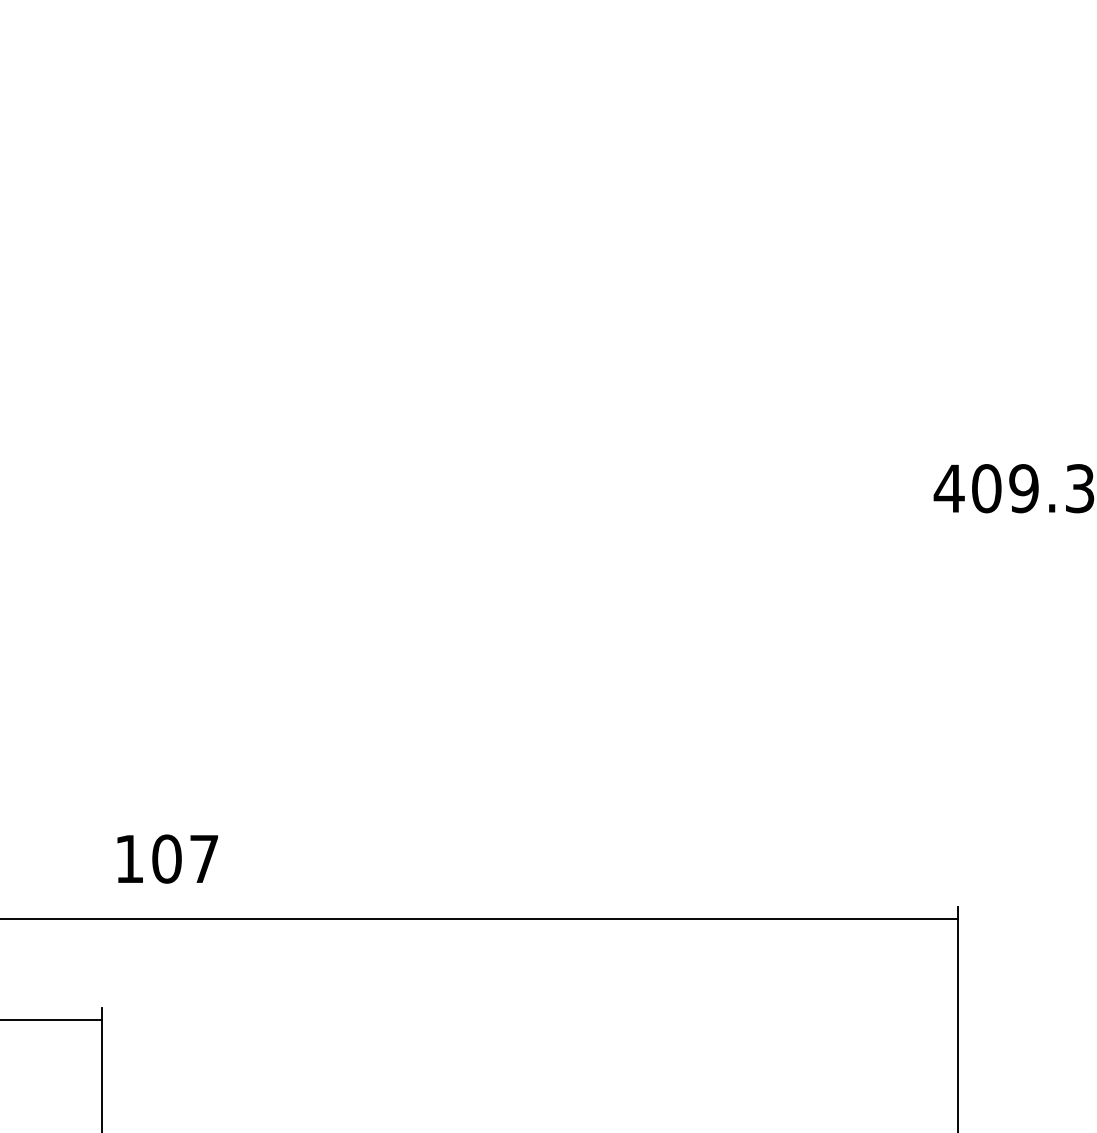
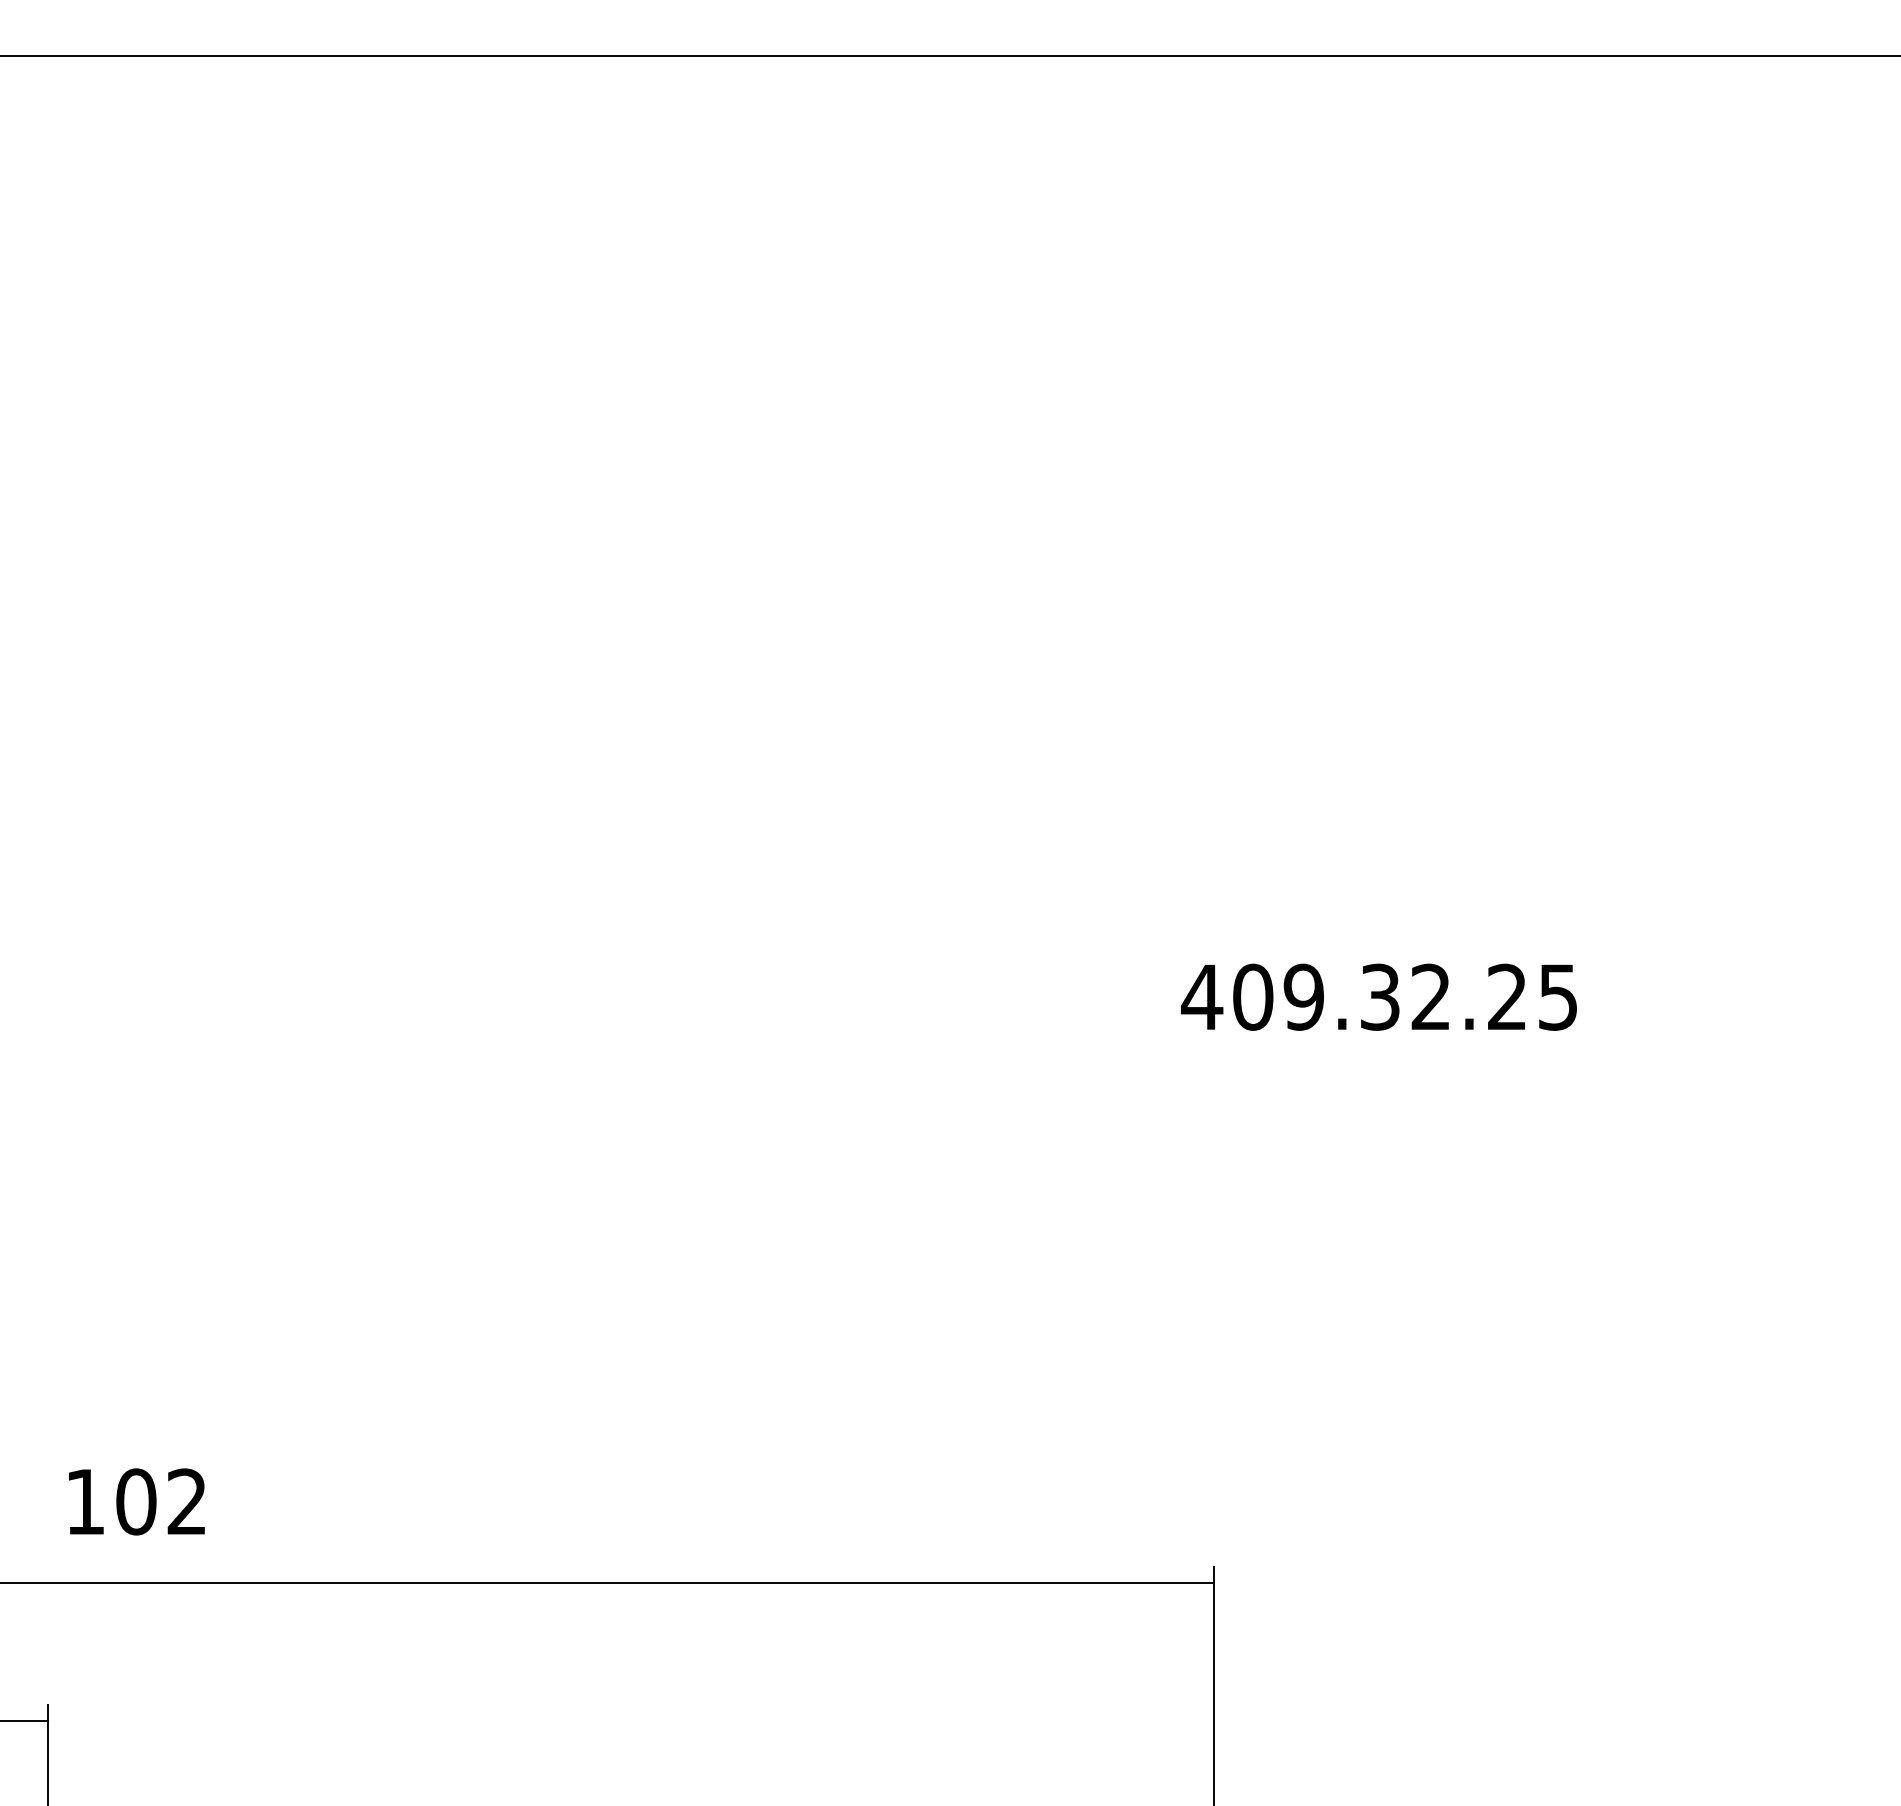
text: (203, 858) -> (186, 1501), 107 -> 102

